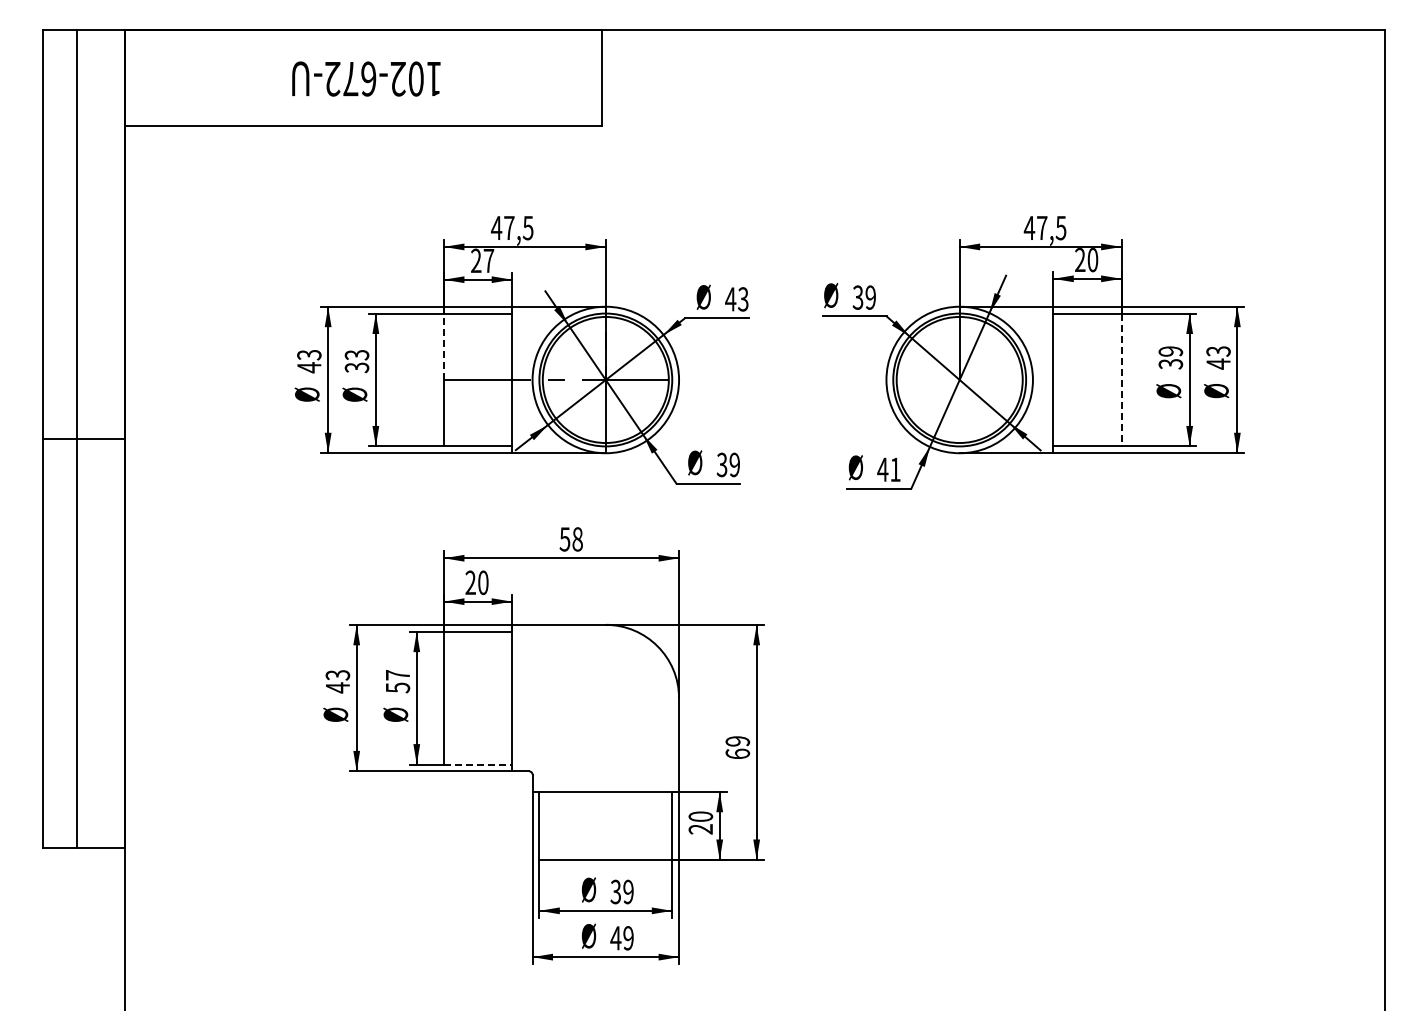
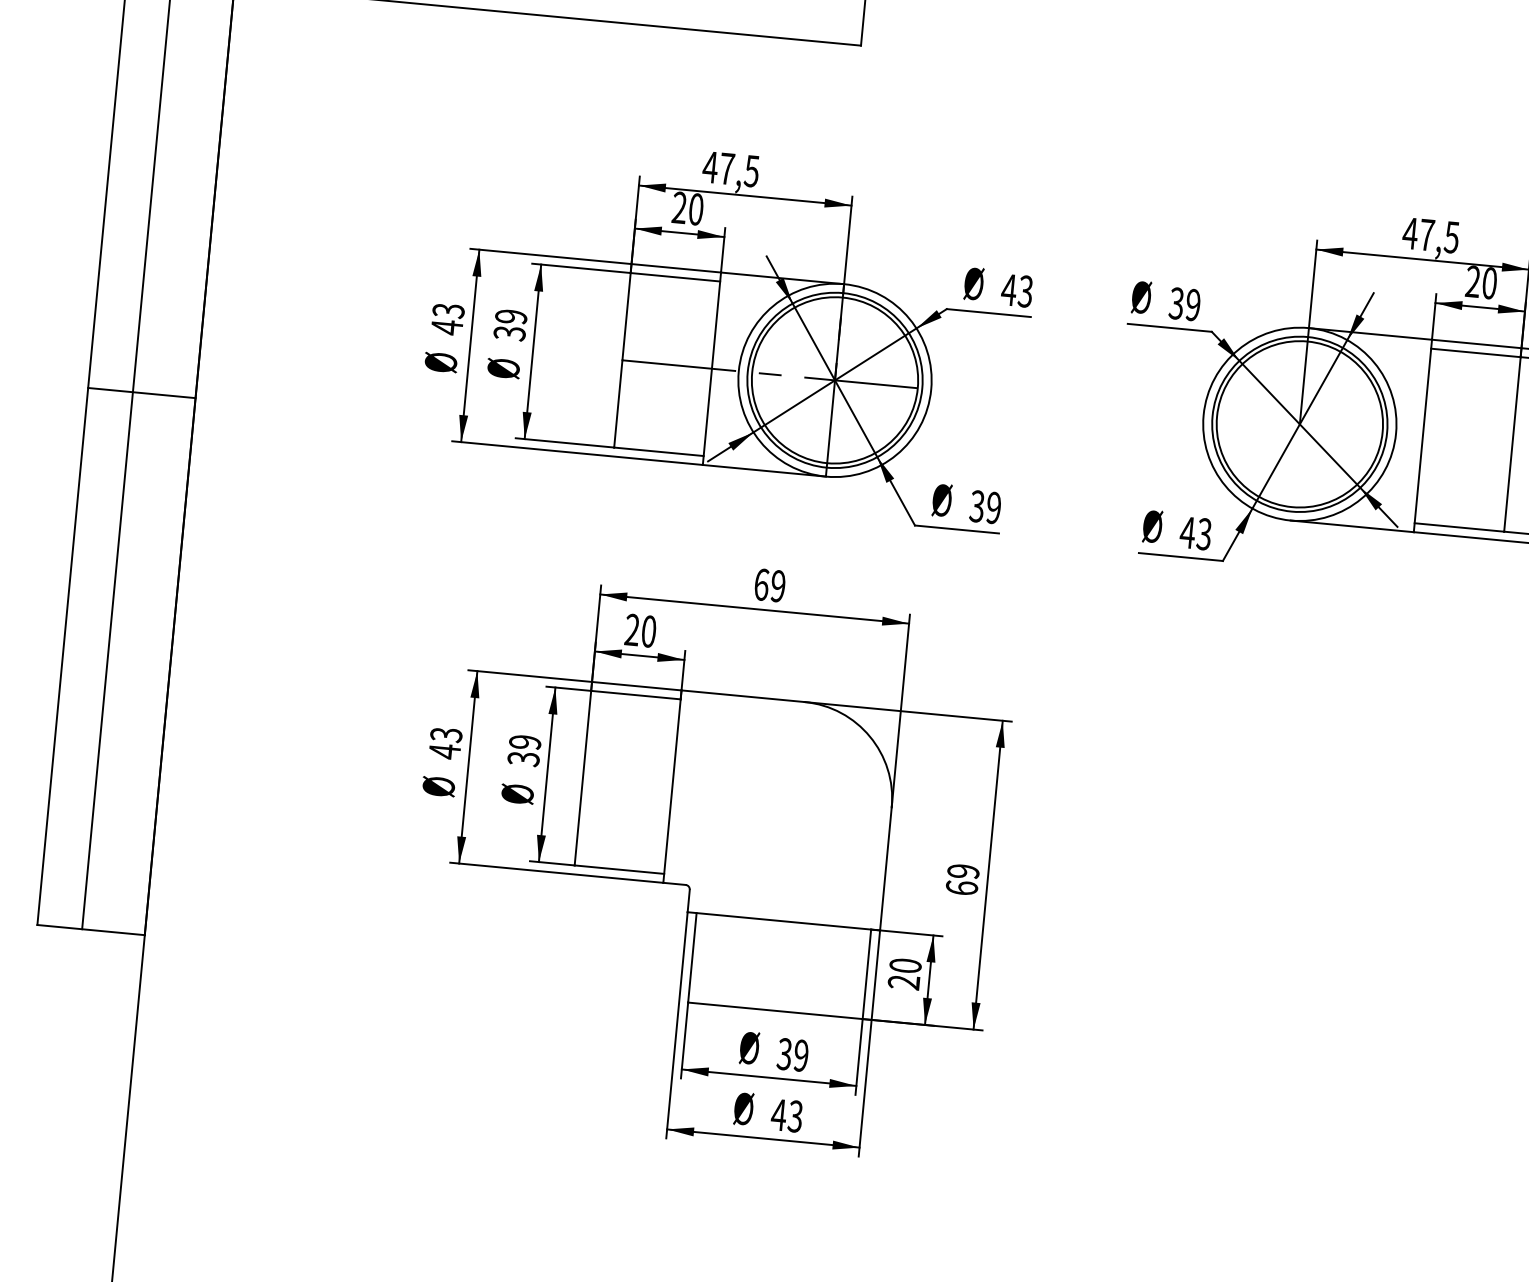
text: (488, 260) -> (695, 208), 27 -> 20
line: (444, 346) -> (627, 316), dashed -> solid
text: (357, 355) -> (511, 317), 33 -> 39
line: (1121, 380) -> (1512, 445), dashed -> solid
text: (895, 469) -> (1204, 533), 41 -> 43
text: (570, 539) -> (768, 585), 58 -> 69
text: (397, 681) -> (523, 750), 57 -> 39
line: (478, 764) -> (620, 869), dashed -> solid
text: (628, 938) -> (795, 1116), 49 -> 43

